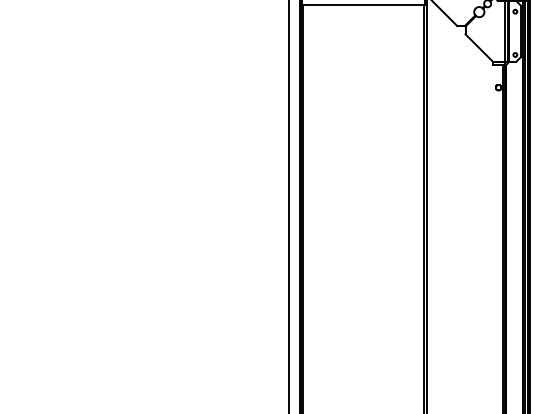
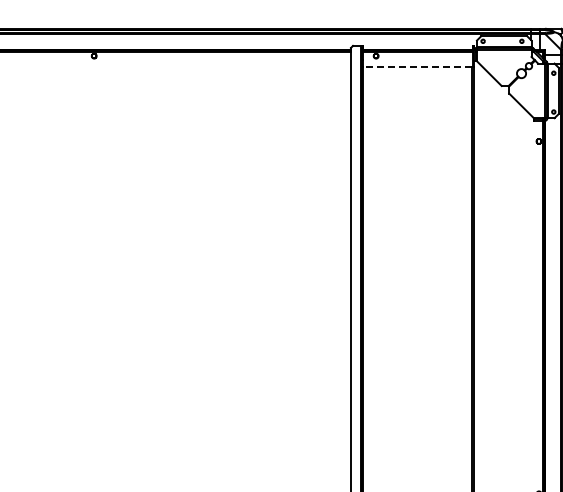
line: (363, 5) -> (417, 67), solid -> dashed

